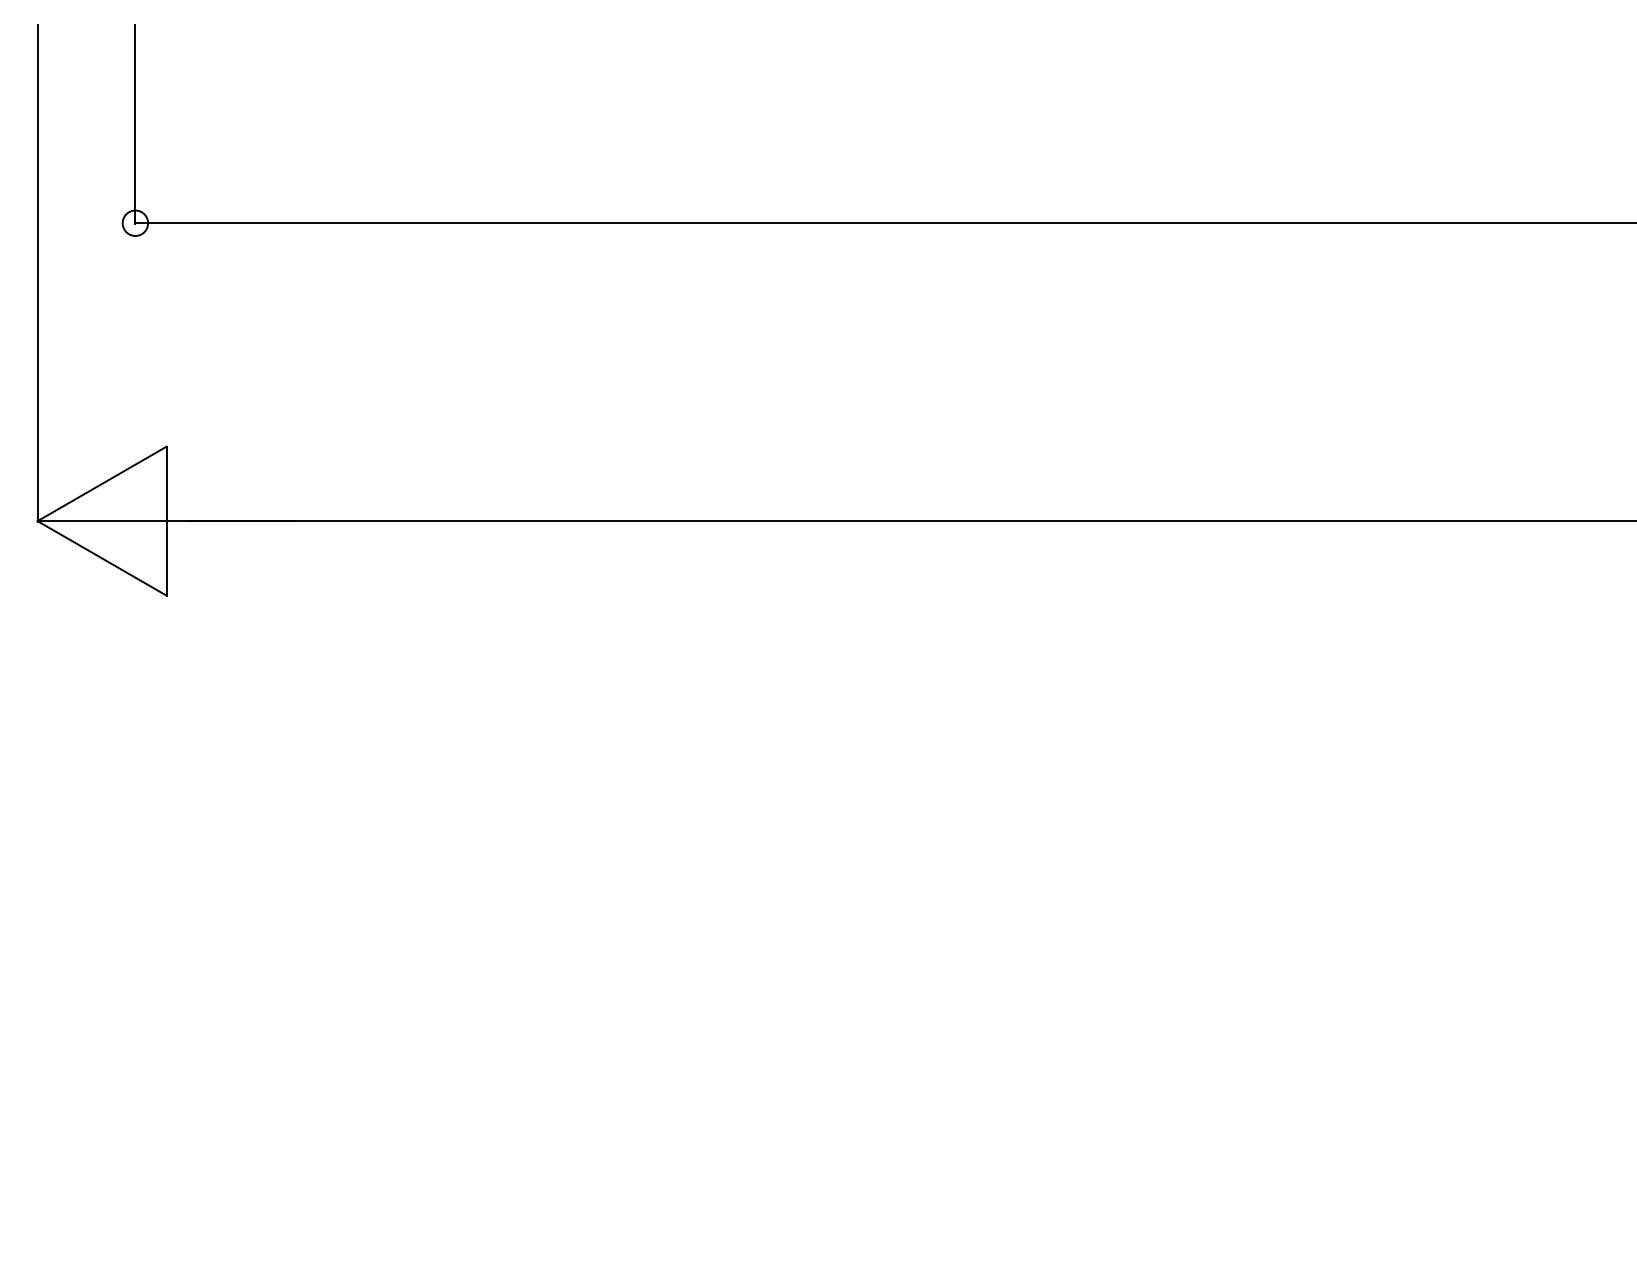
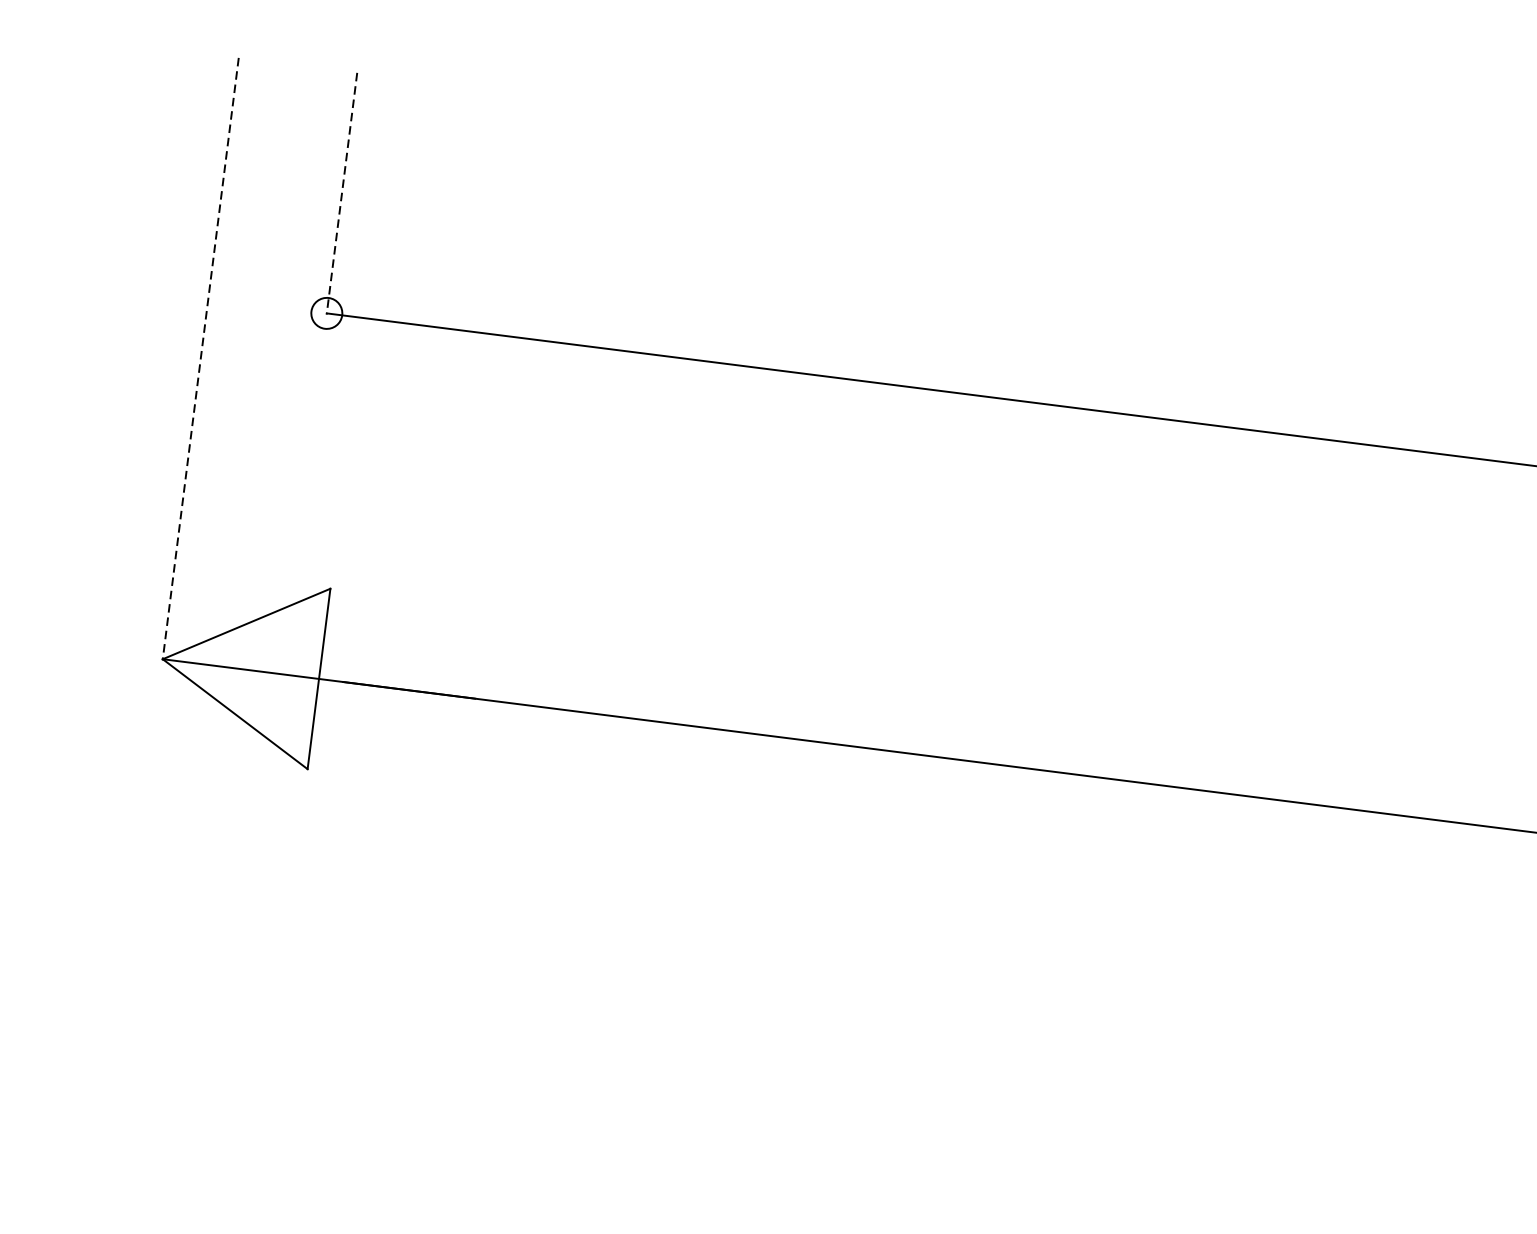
line: (135, 124) -> (342, 193), solid -> dashed
line: (37, 273) -> (200, 359), solid -> dashed

